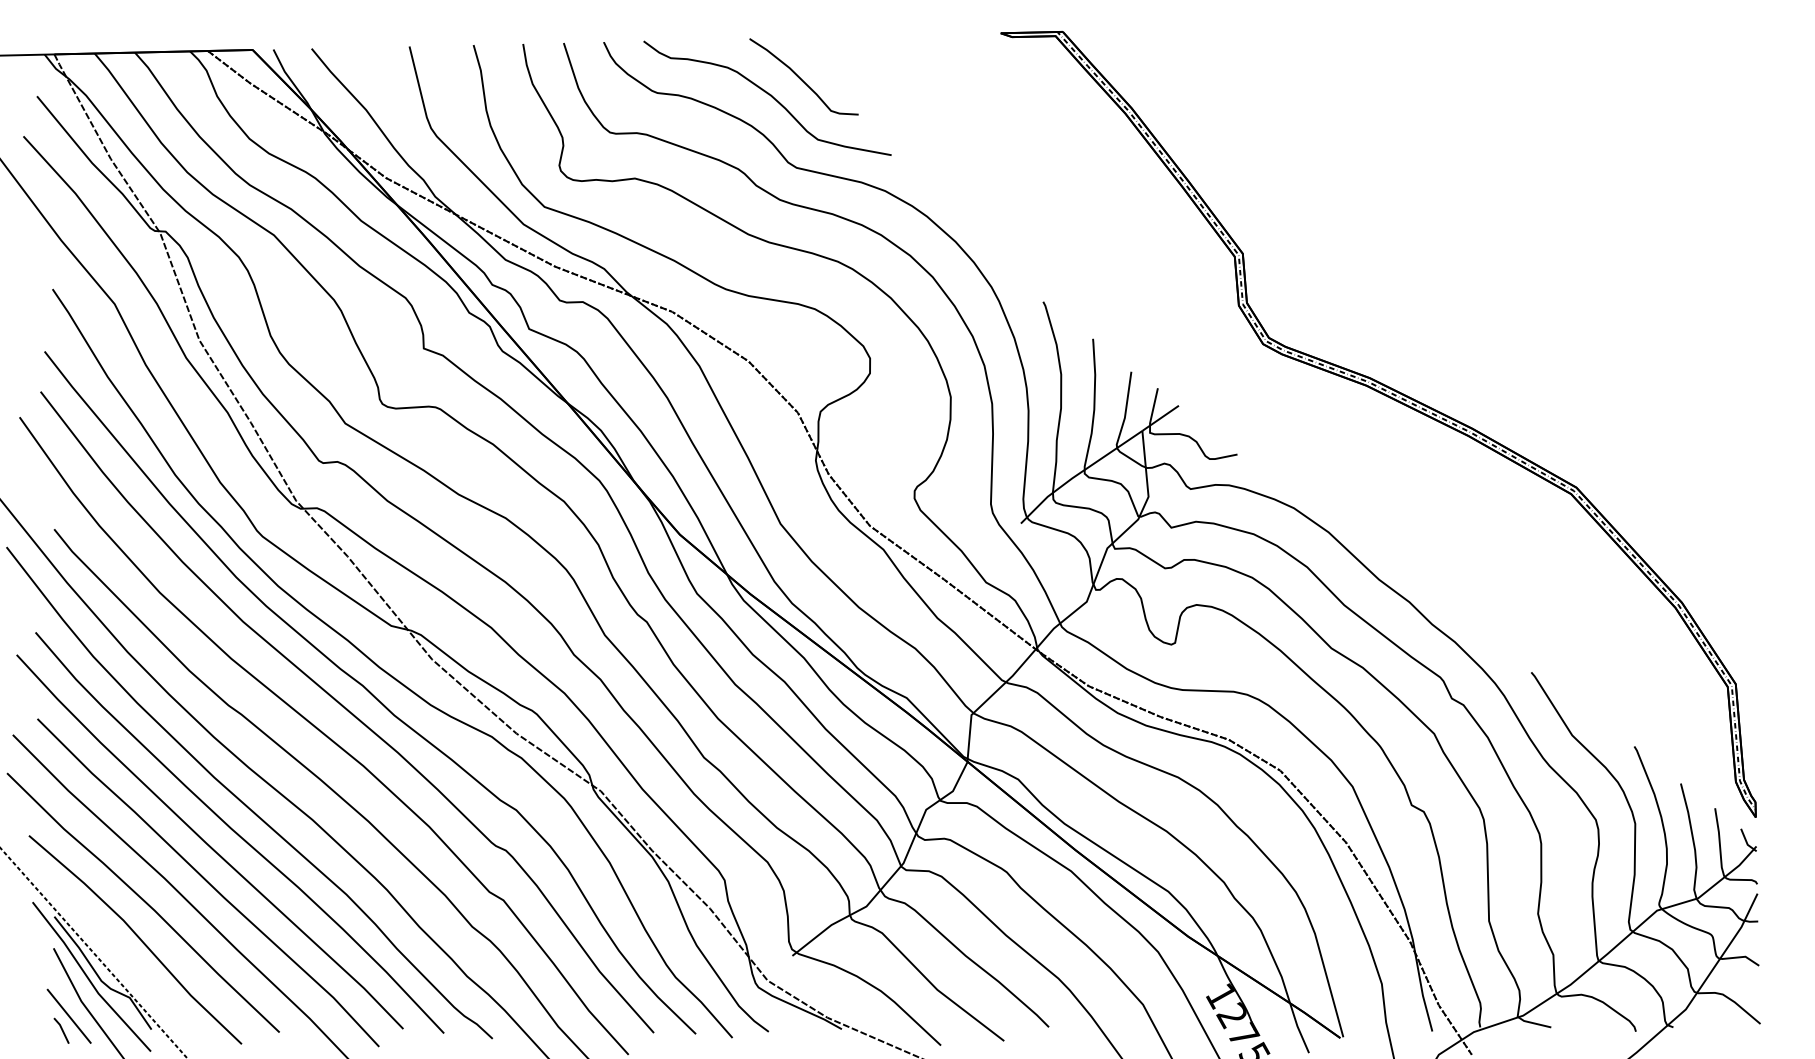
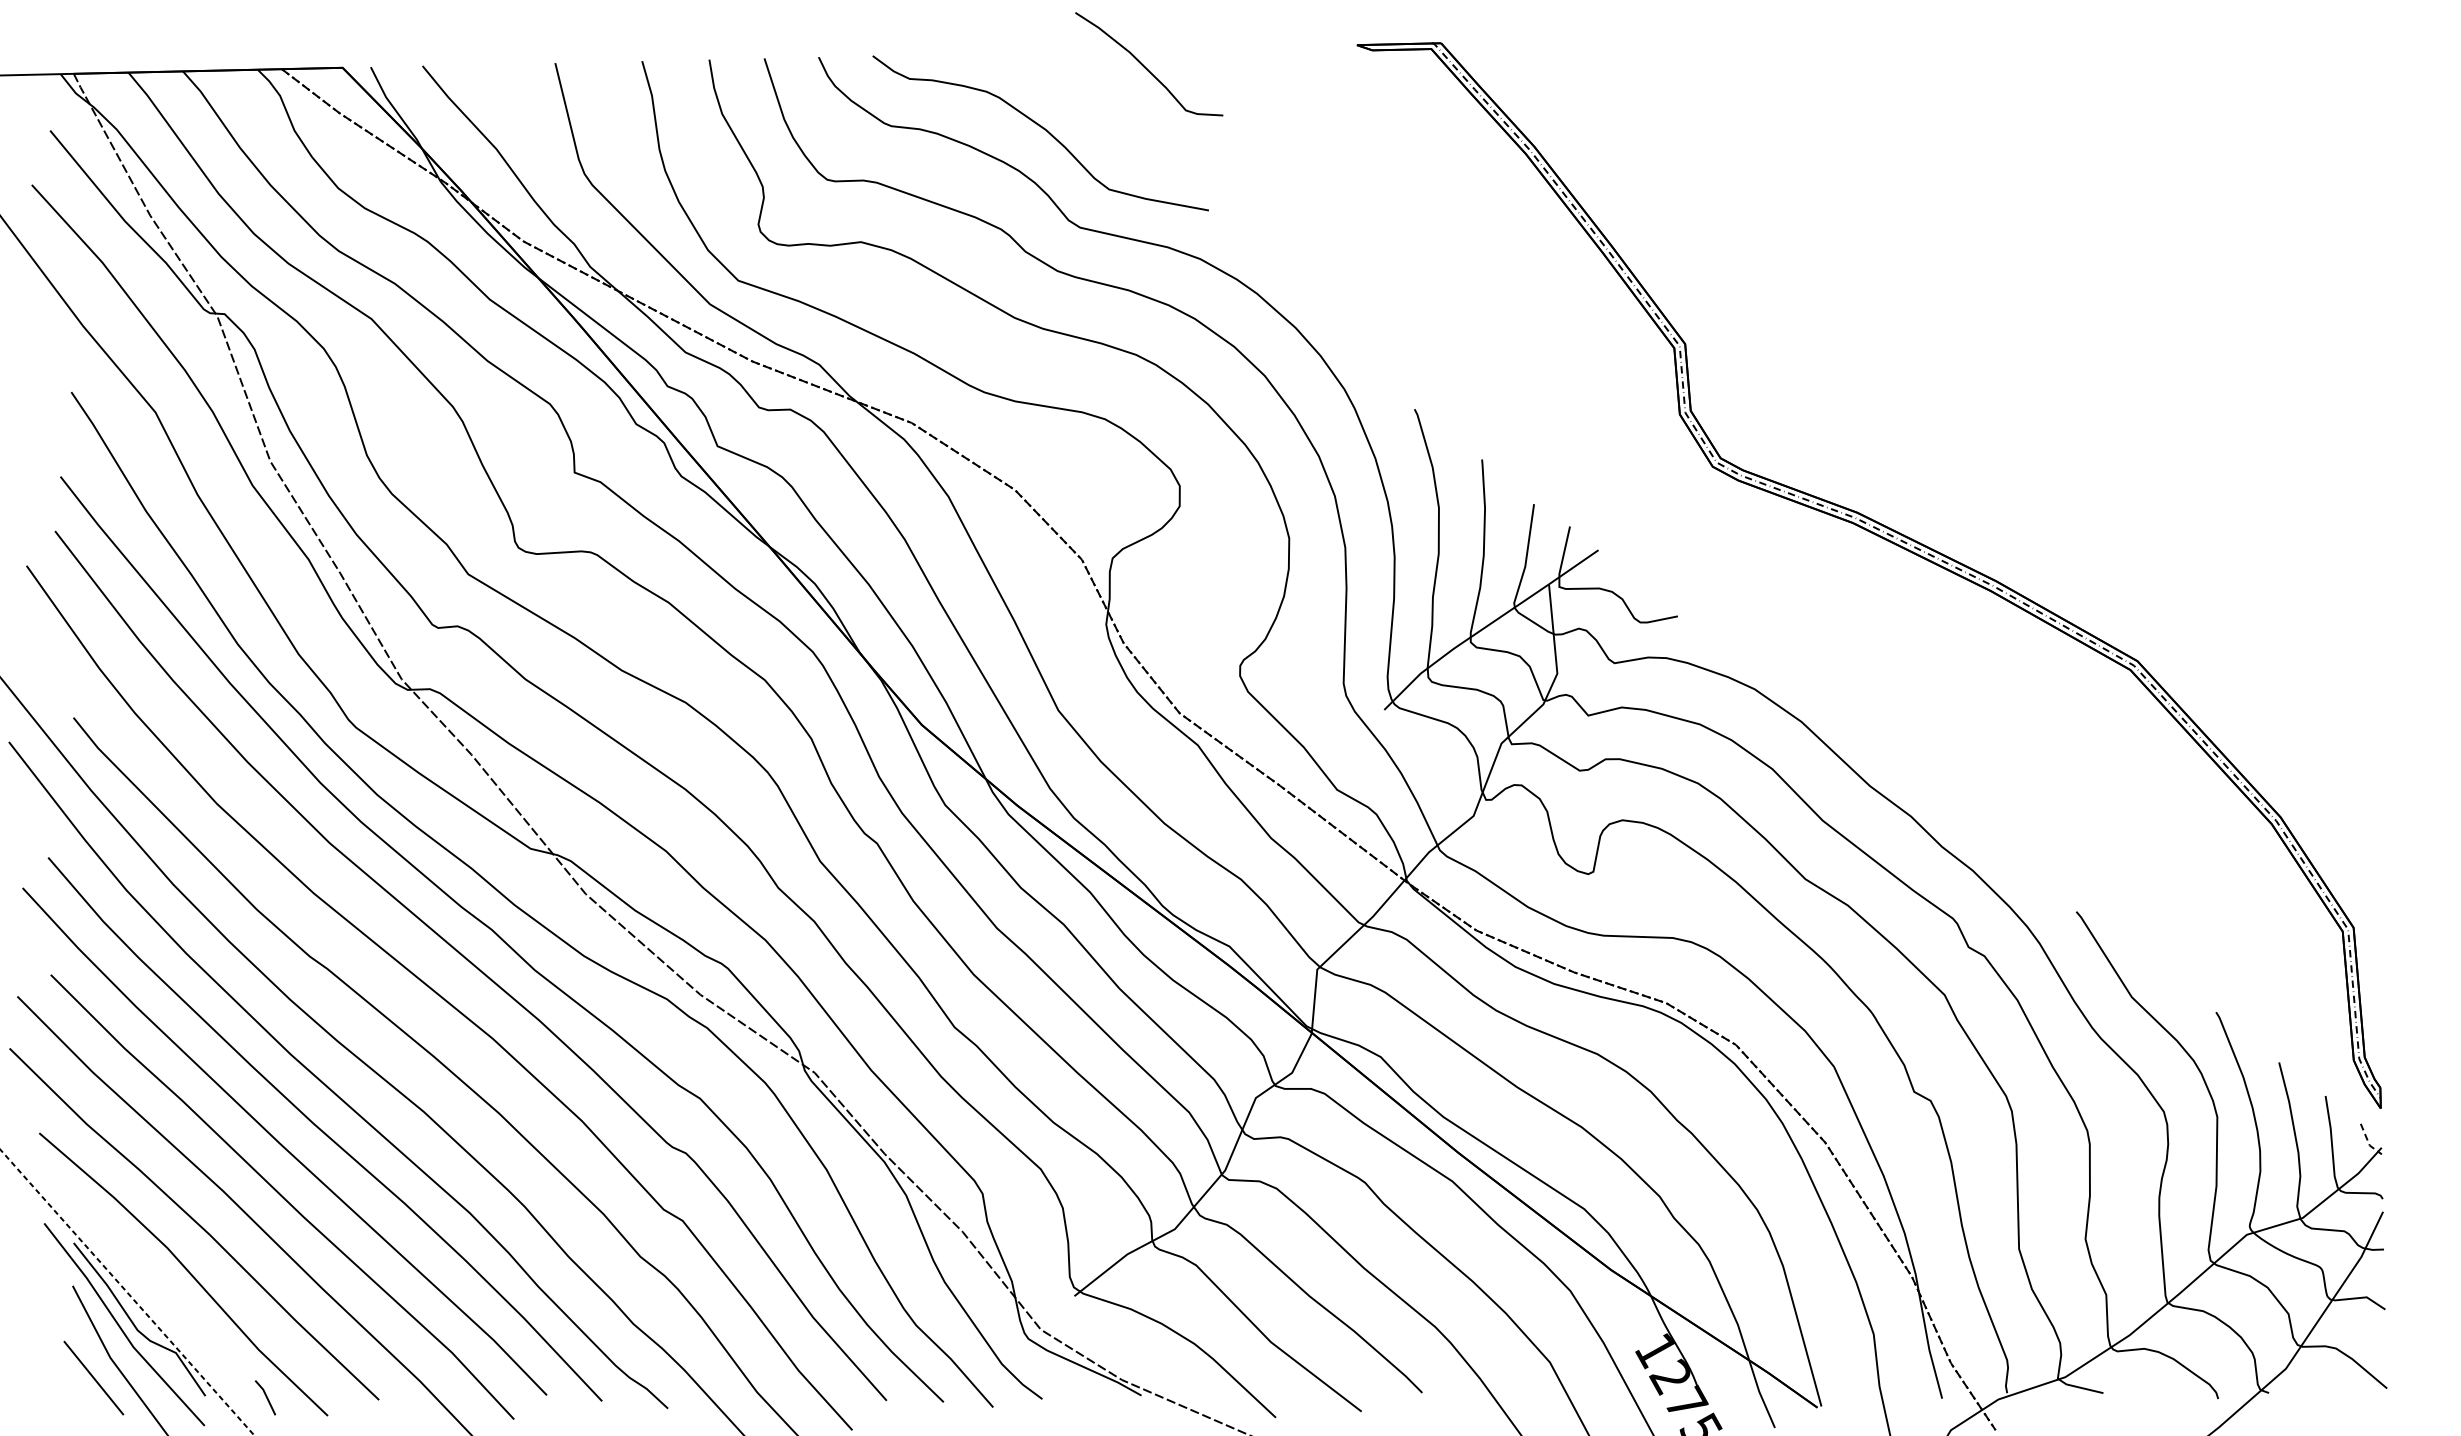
curve: (802, 79) -> (1146, 67), moved
line: (1746, 841) -> (2368, 1141), solid -> dashed
line: (61, 1029) -> (265, 1396), moved

